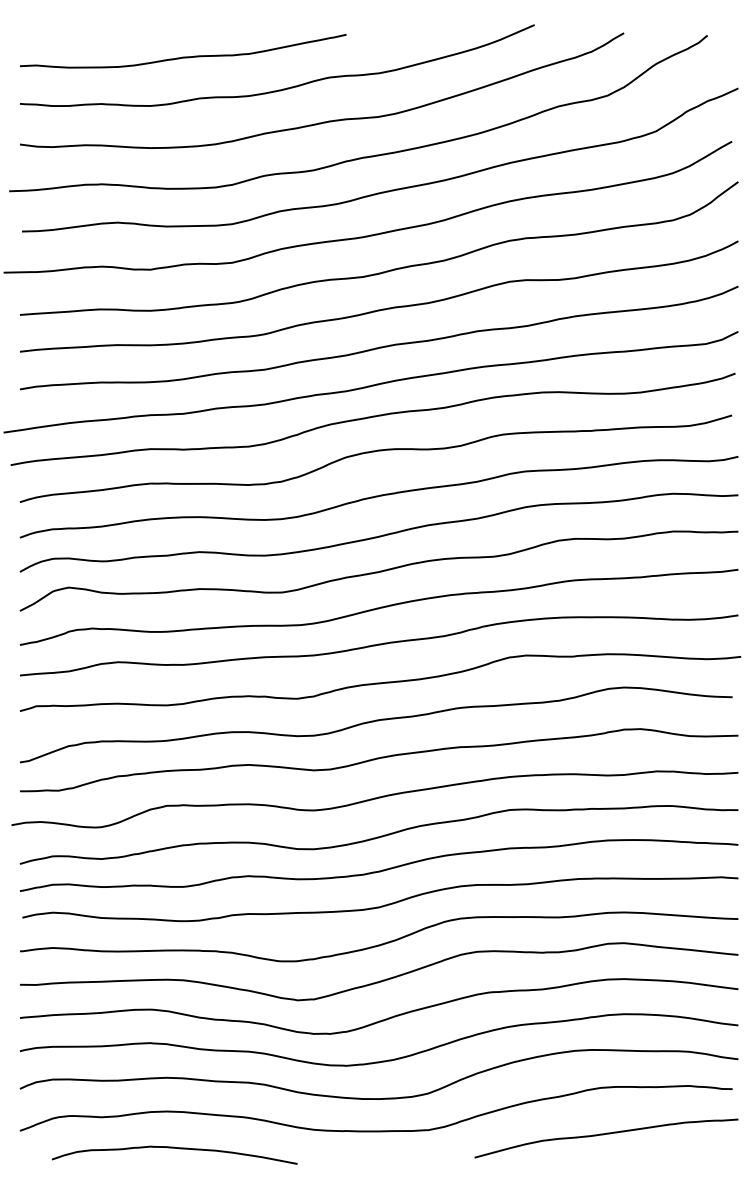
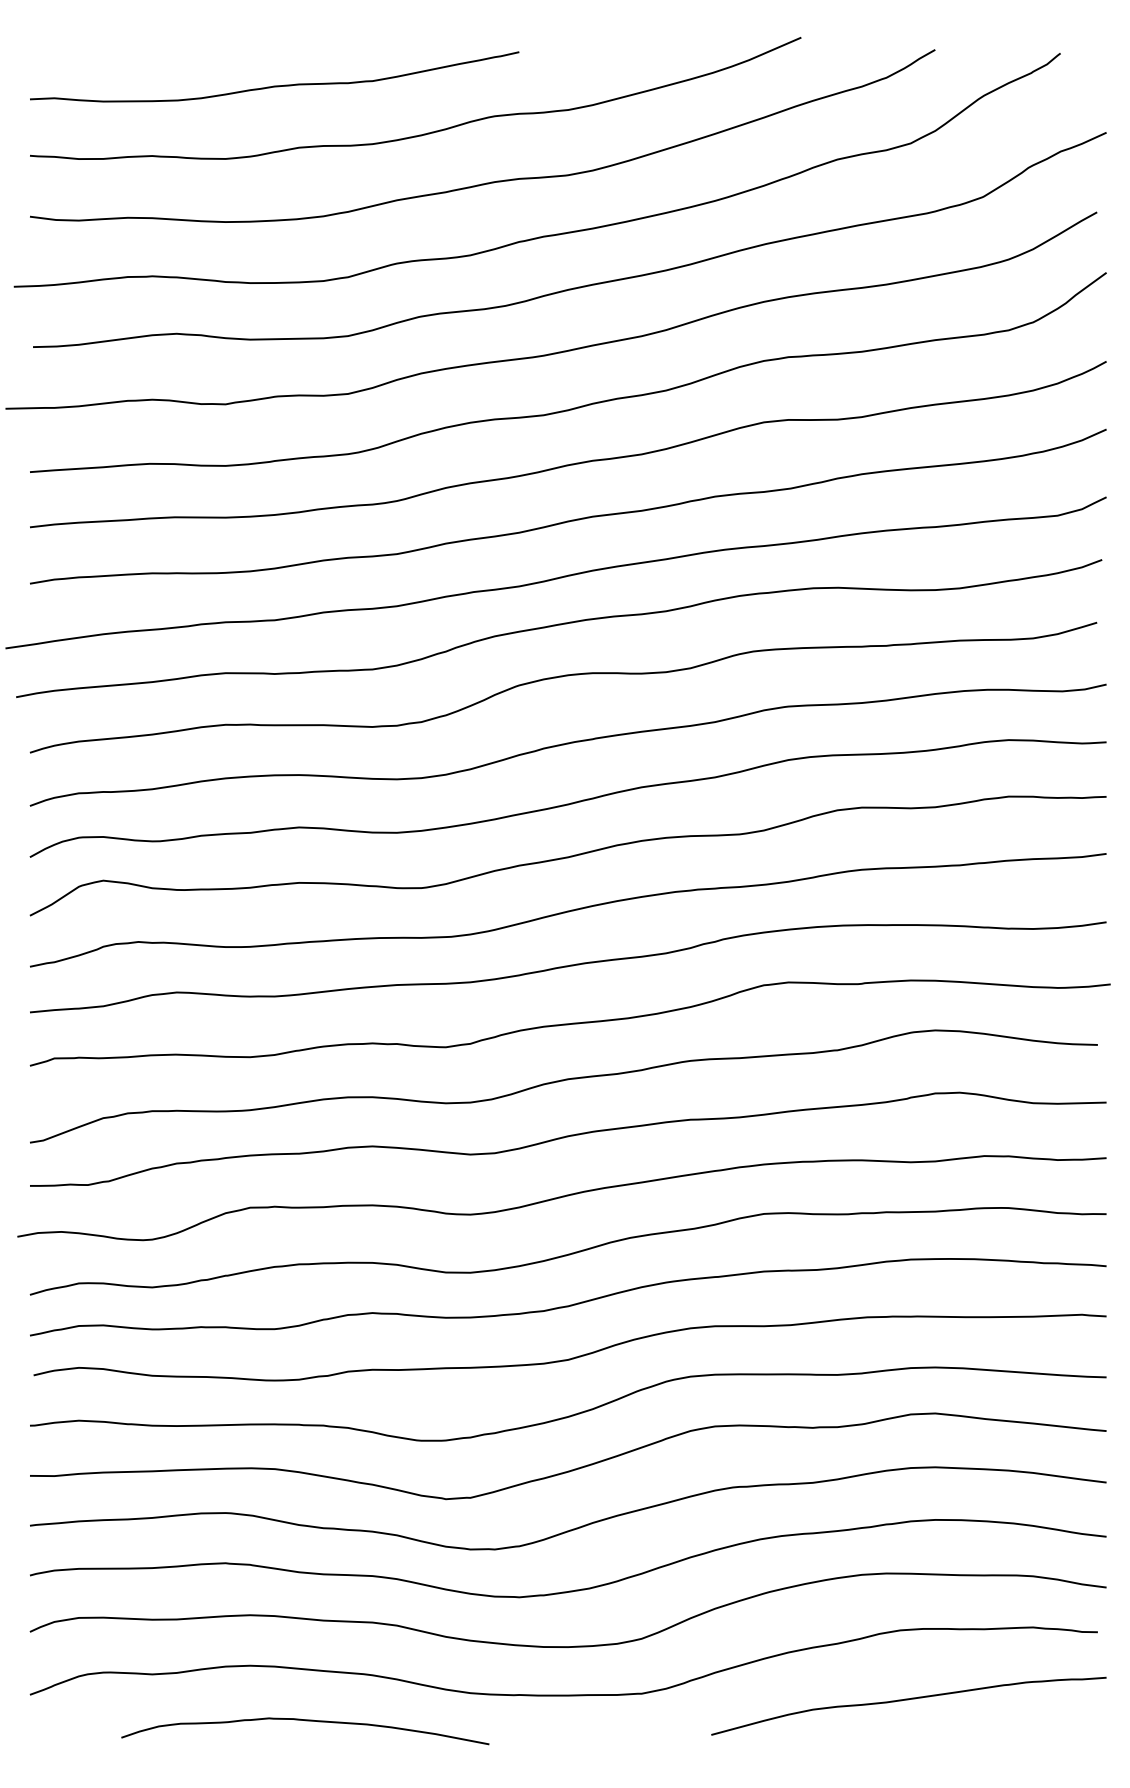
curve: (174, 1148) -> (305, 1721), moved

